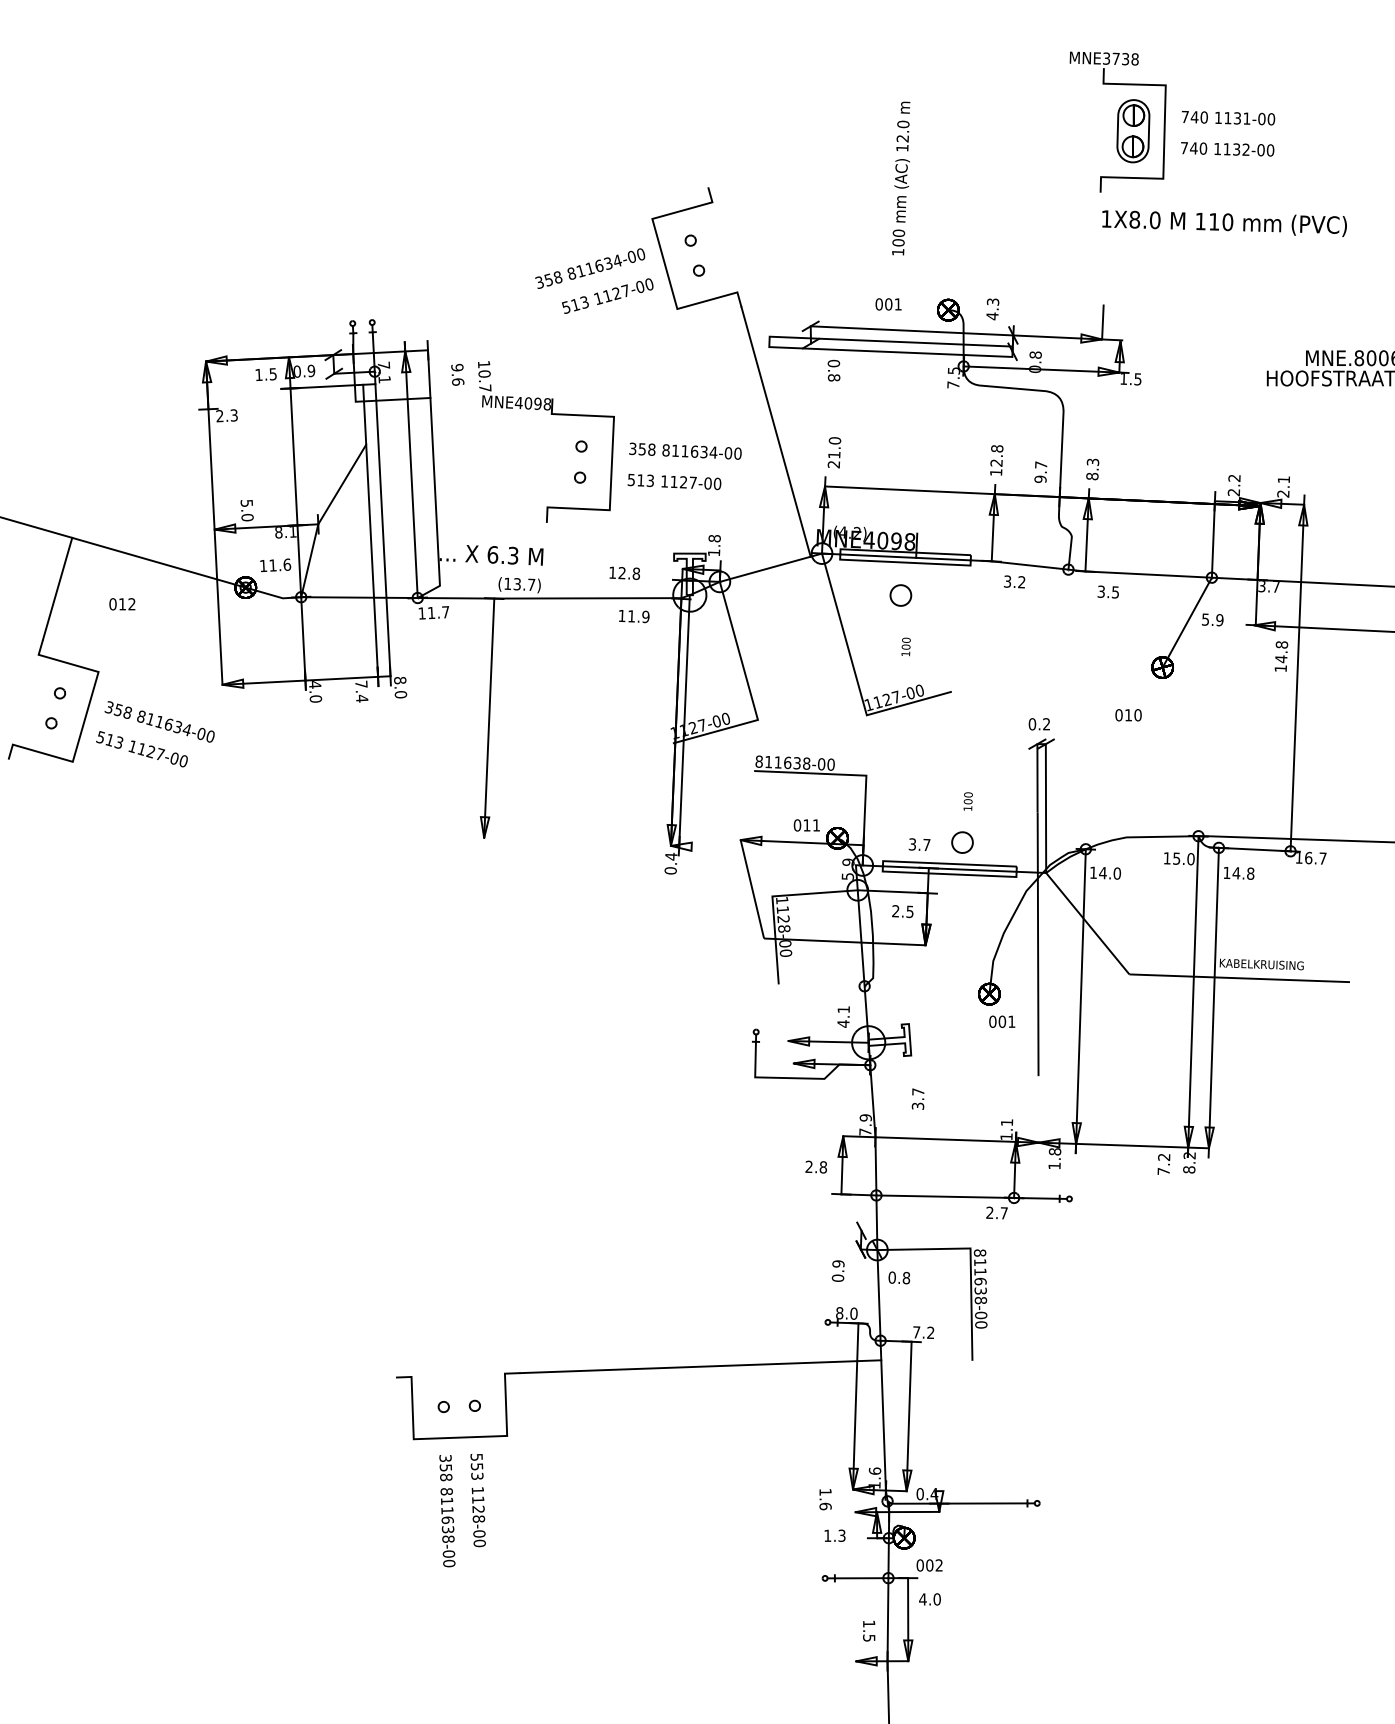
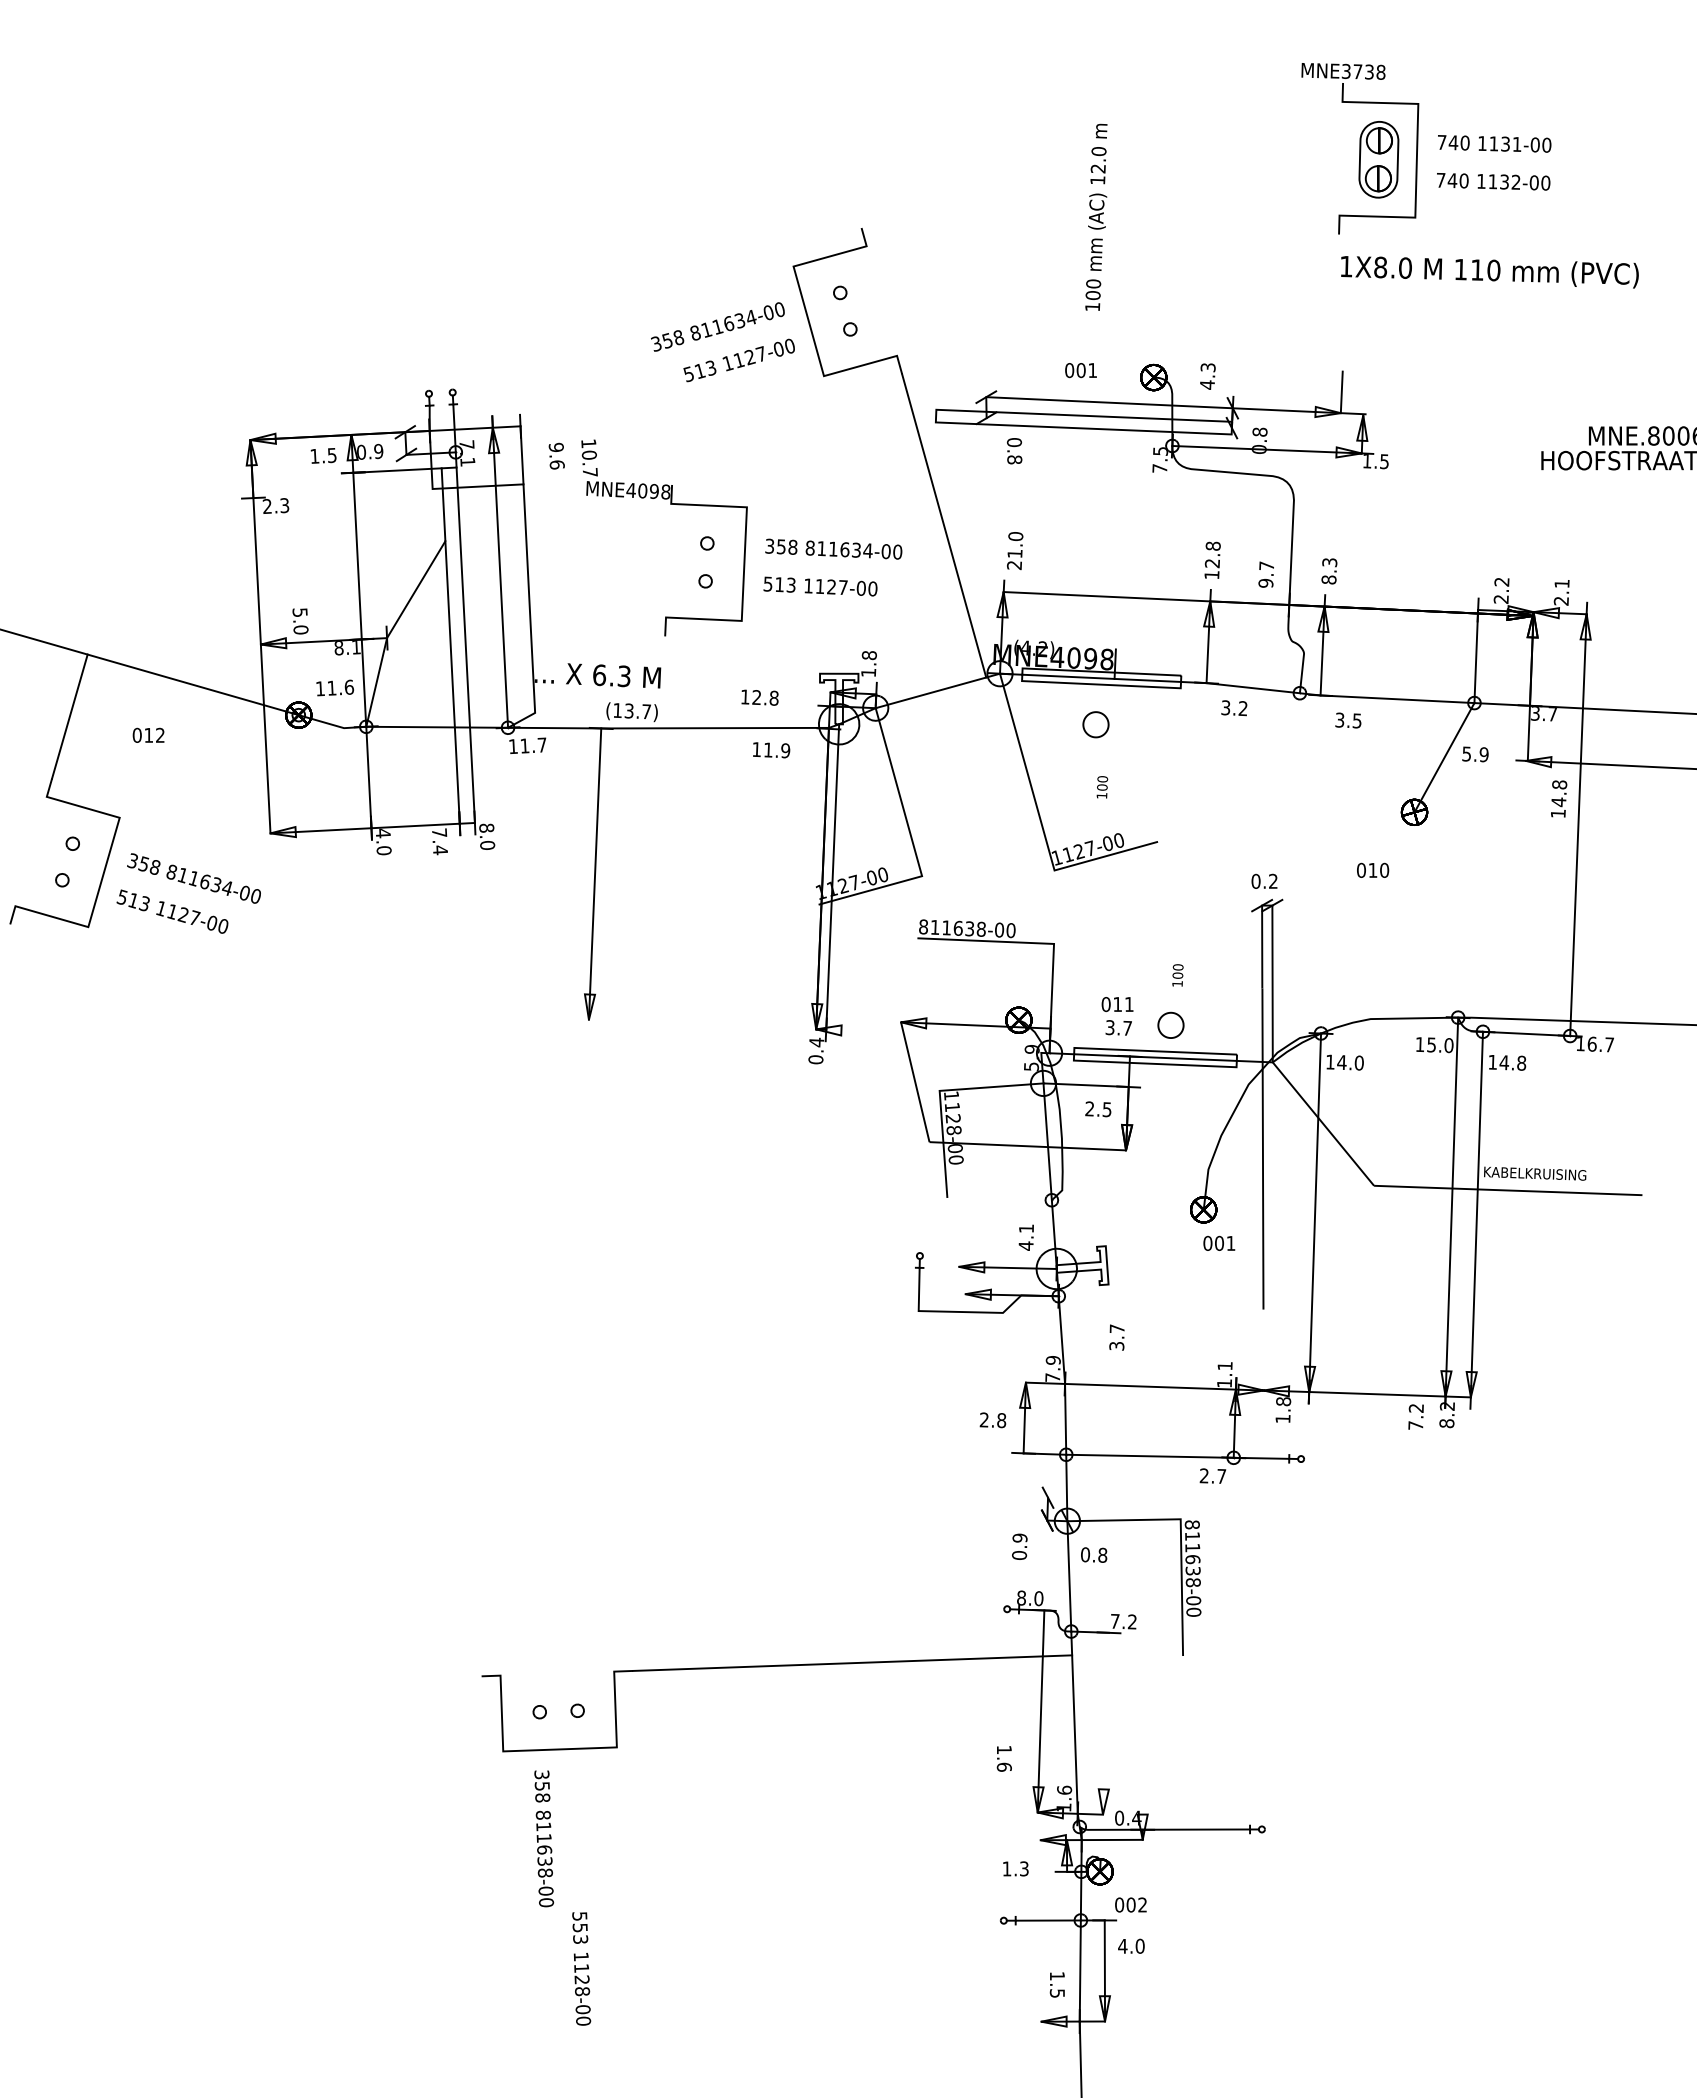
text: (806, 825) -> (1117, 1004), moved
line: (909, 1416) -> (1106, 1723), removed
text: (824, 1499) -> (1003, 1758), moved
text: (478, 1500) -> (581, 1968), moved

